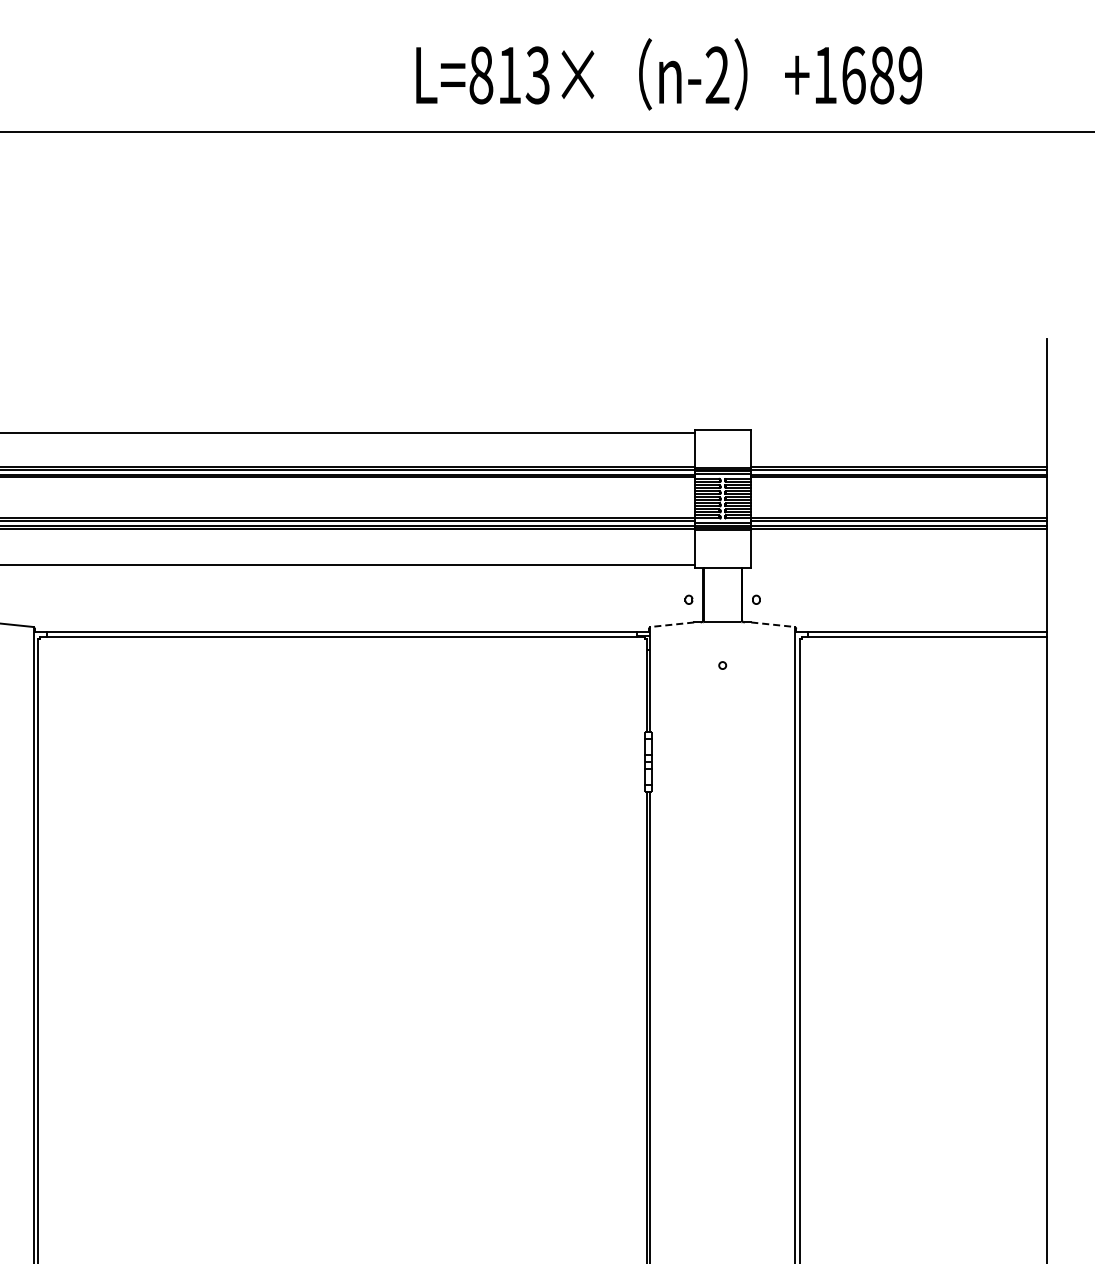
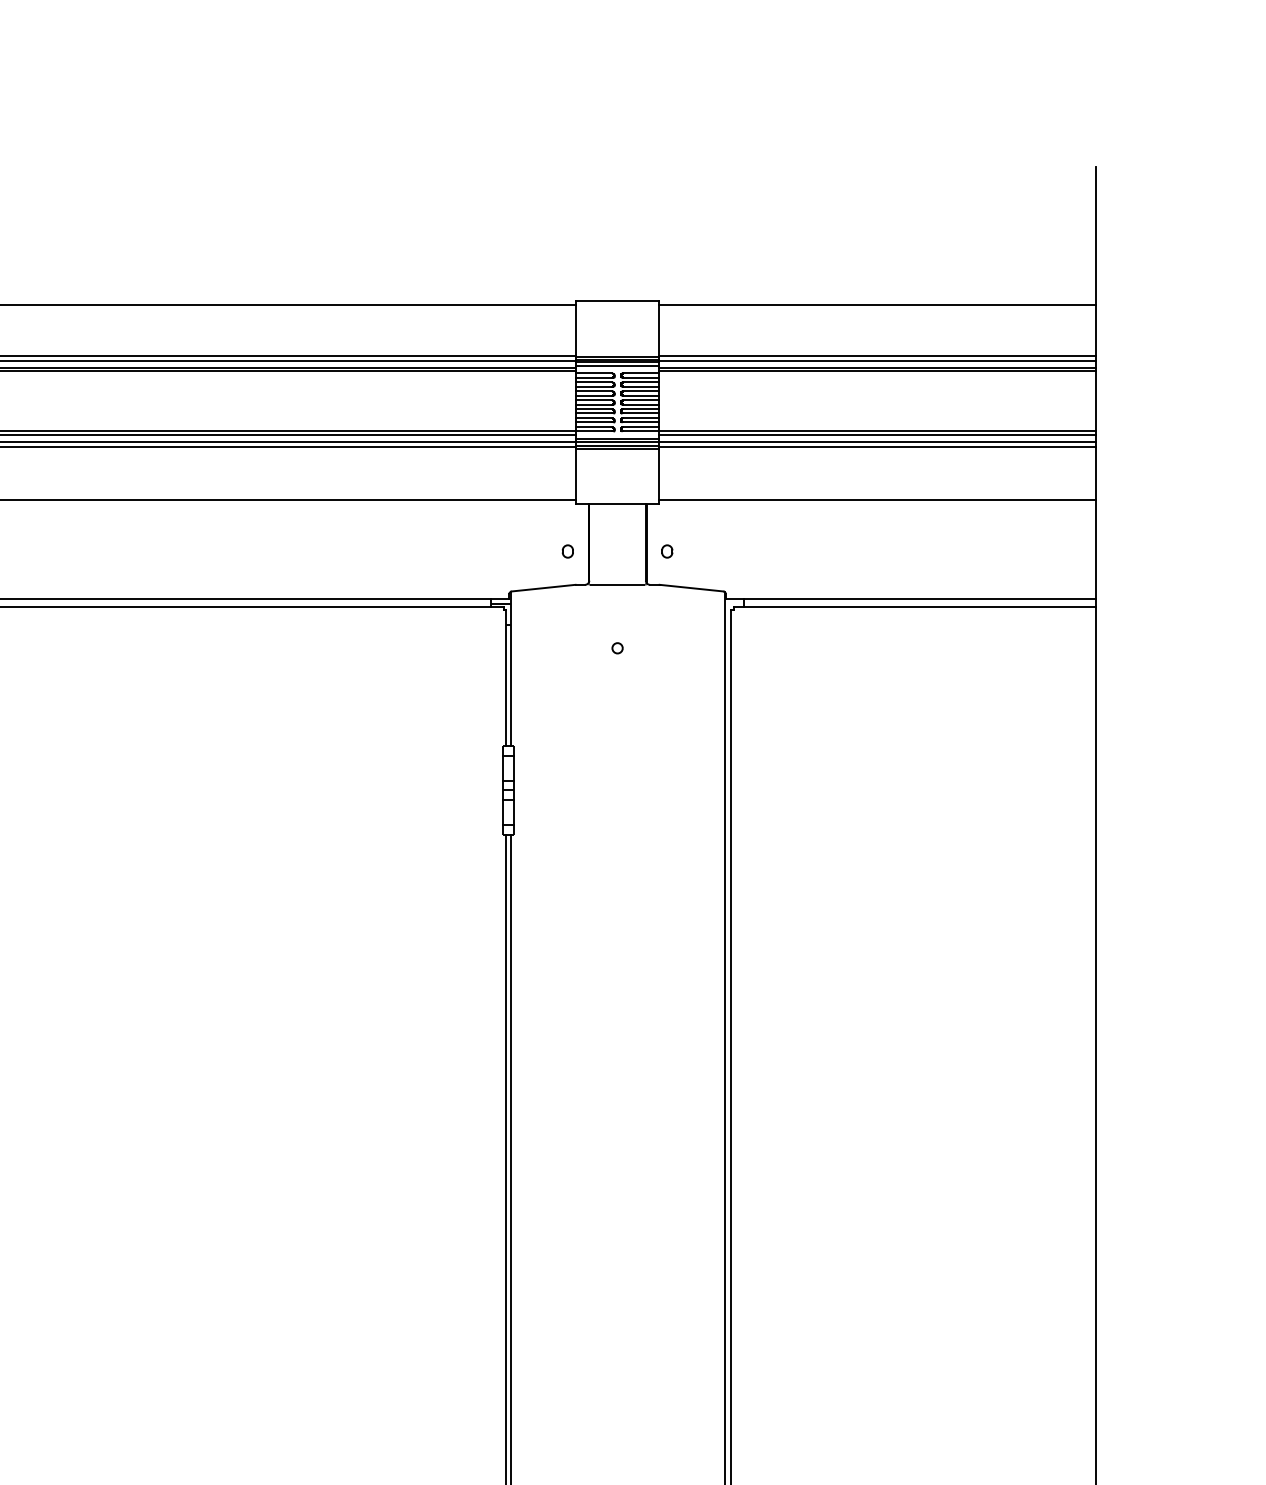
line: (898, 432) -> (876, 305), added
line: (898, 564) -> (876, 499), added
line: (672, 624) -> (543, 587), dashed -> solid
line: (772, 624) -> (690, 587), dashed -> solid

